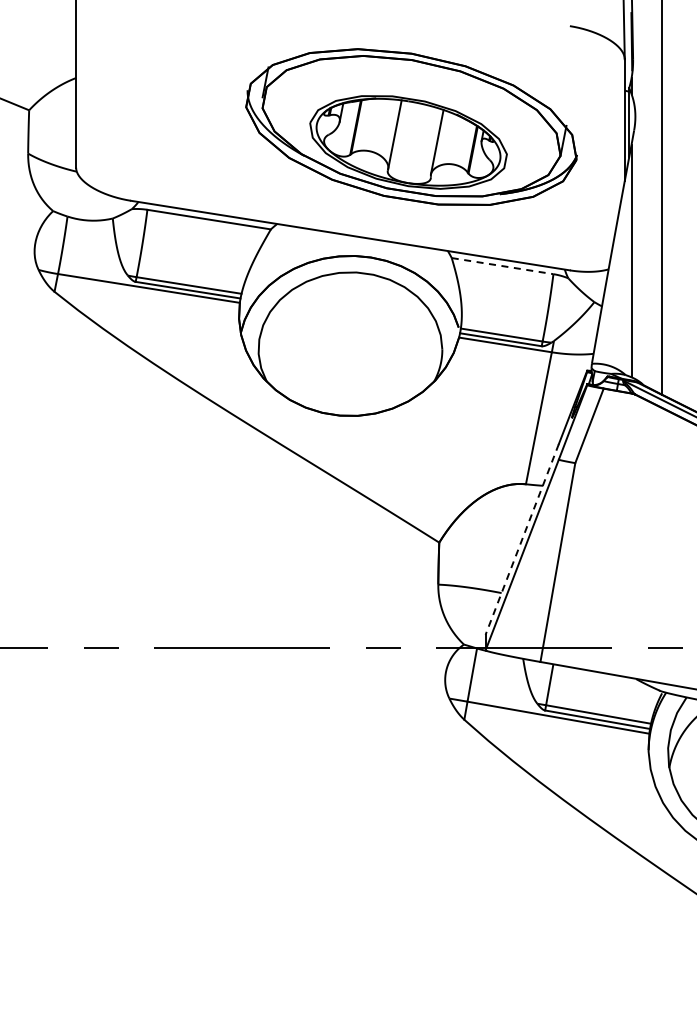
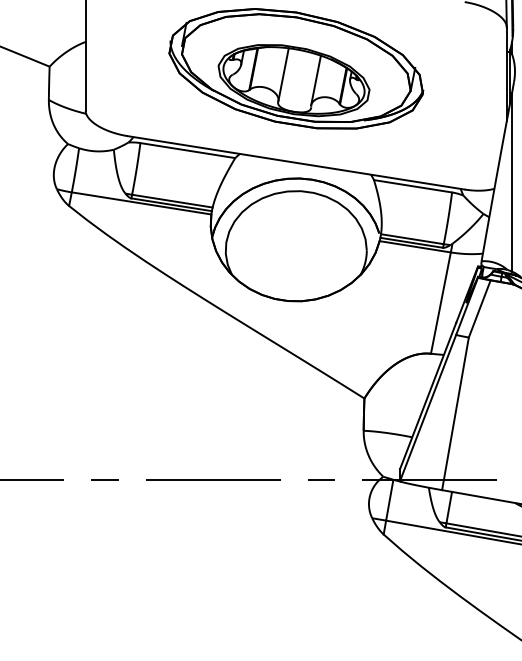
part: (411, 126) -> (296, 68), moved
line: (503, 266) -> (413, 186), dashed -> solid
line: (522, 539) -> (428, 396), dashed -> solid

